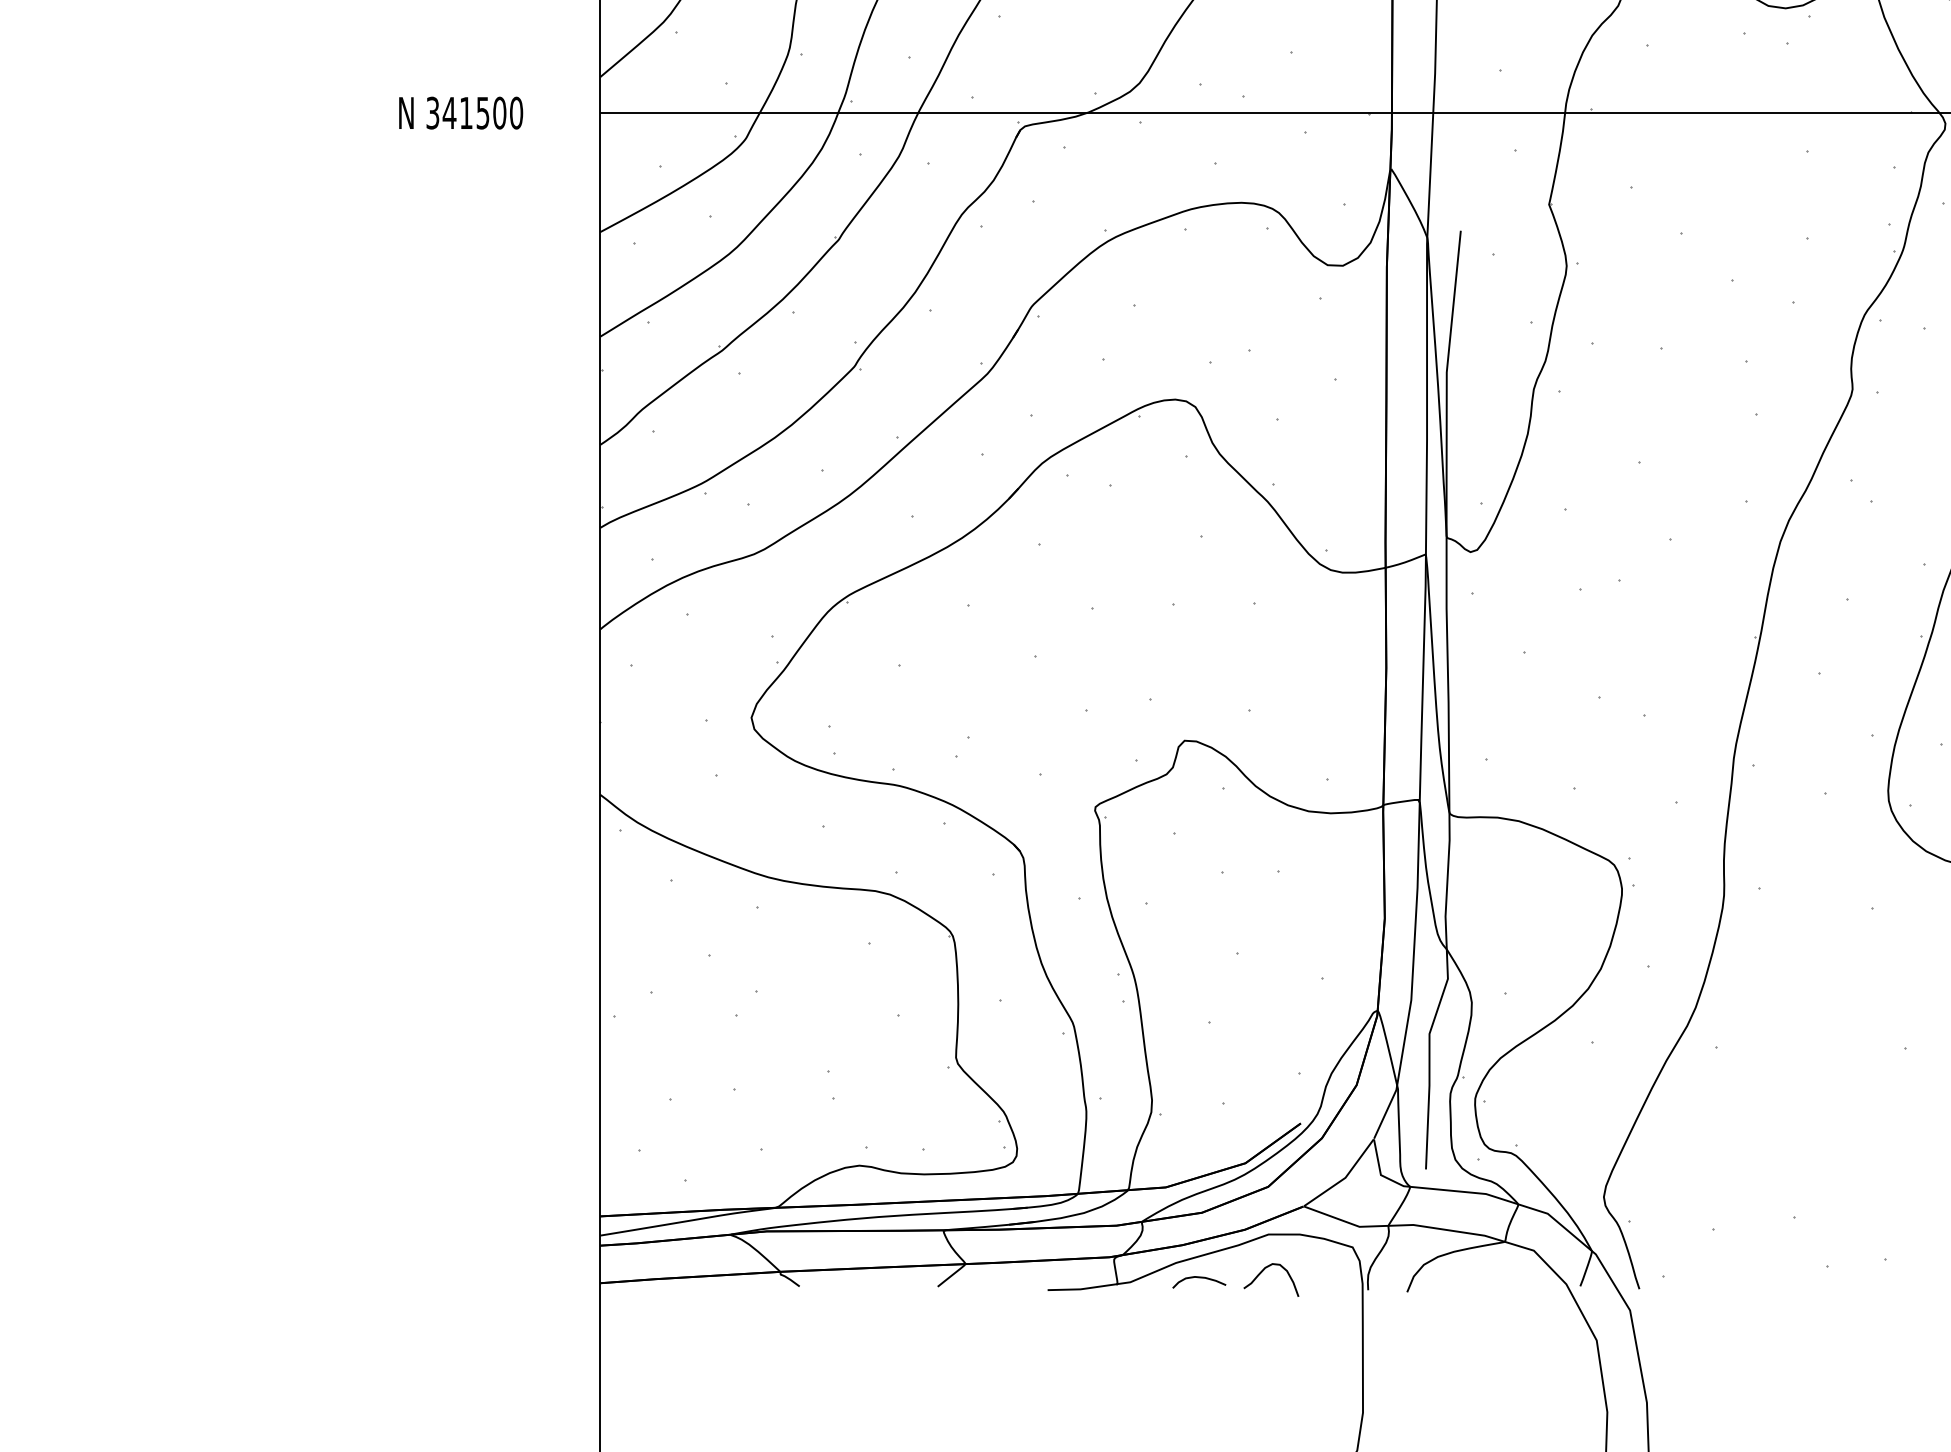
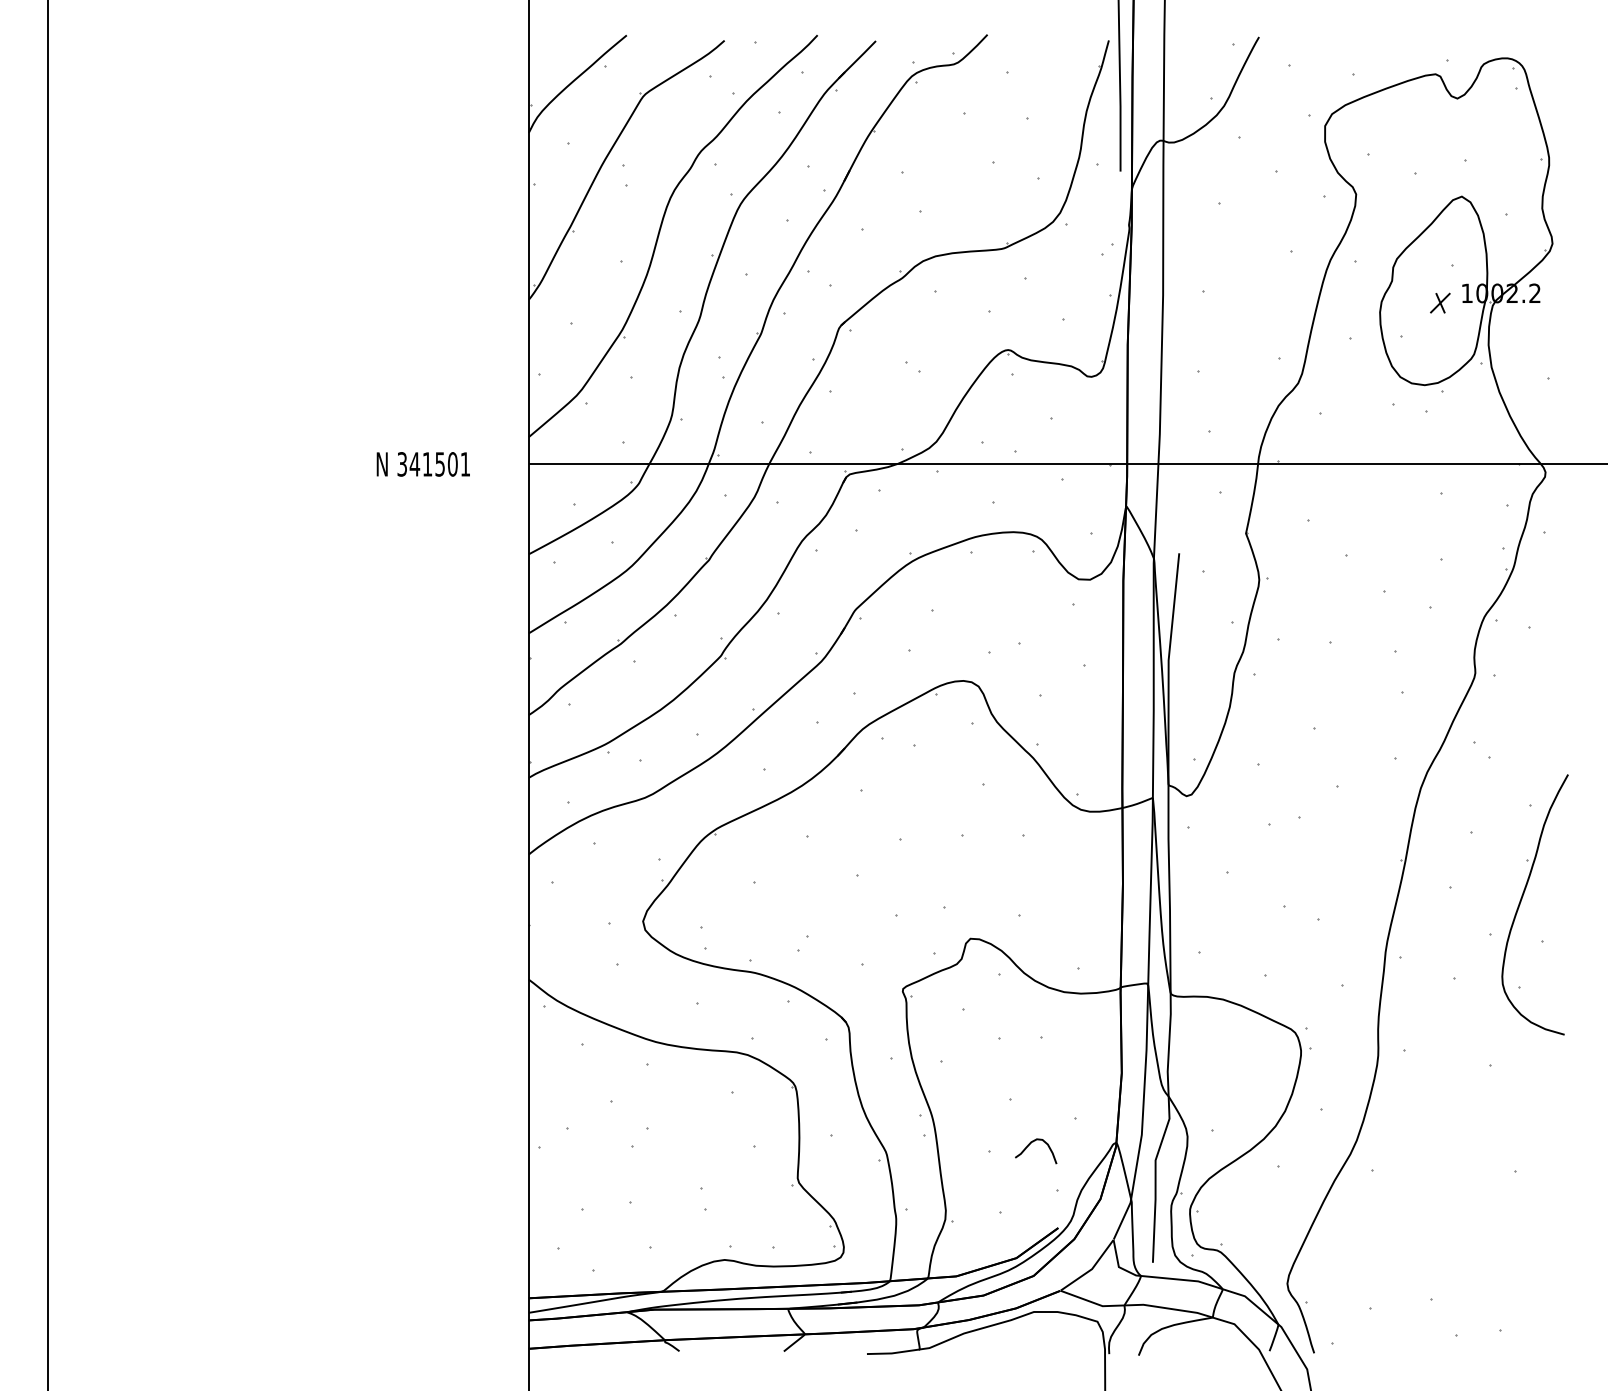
text: (516, 113) -> (465, 464), 341500 -> 341501
curve: (1264, 1270) -> (1030, 1144), moved
curve: (1199, 1278) -> (981, 1345), removed

